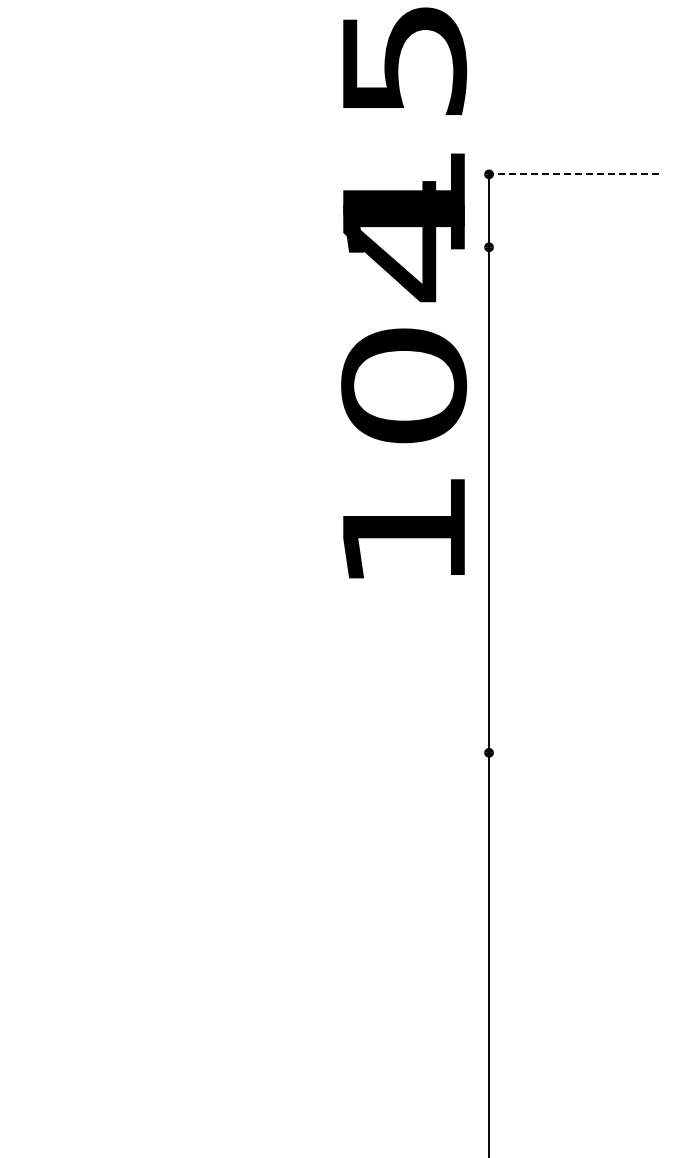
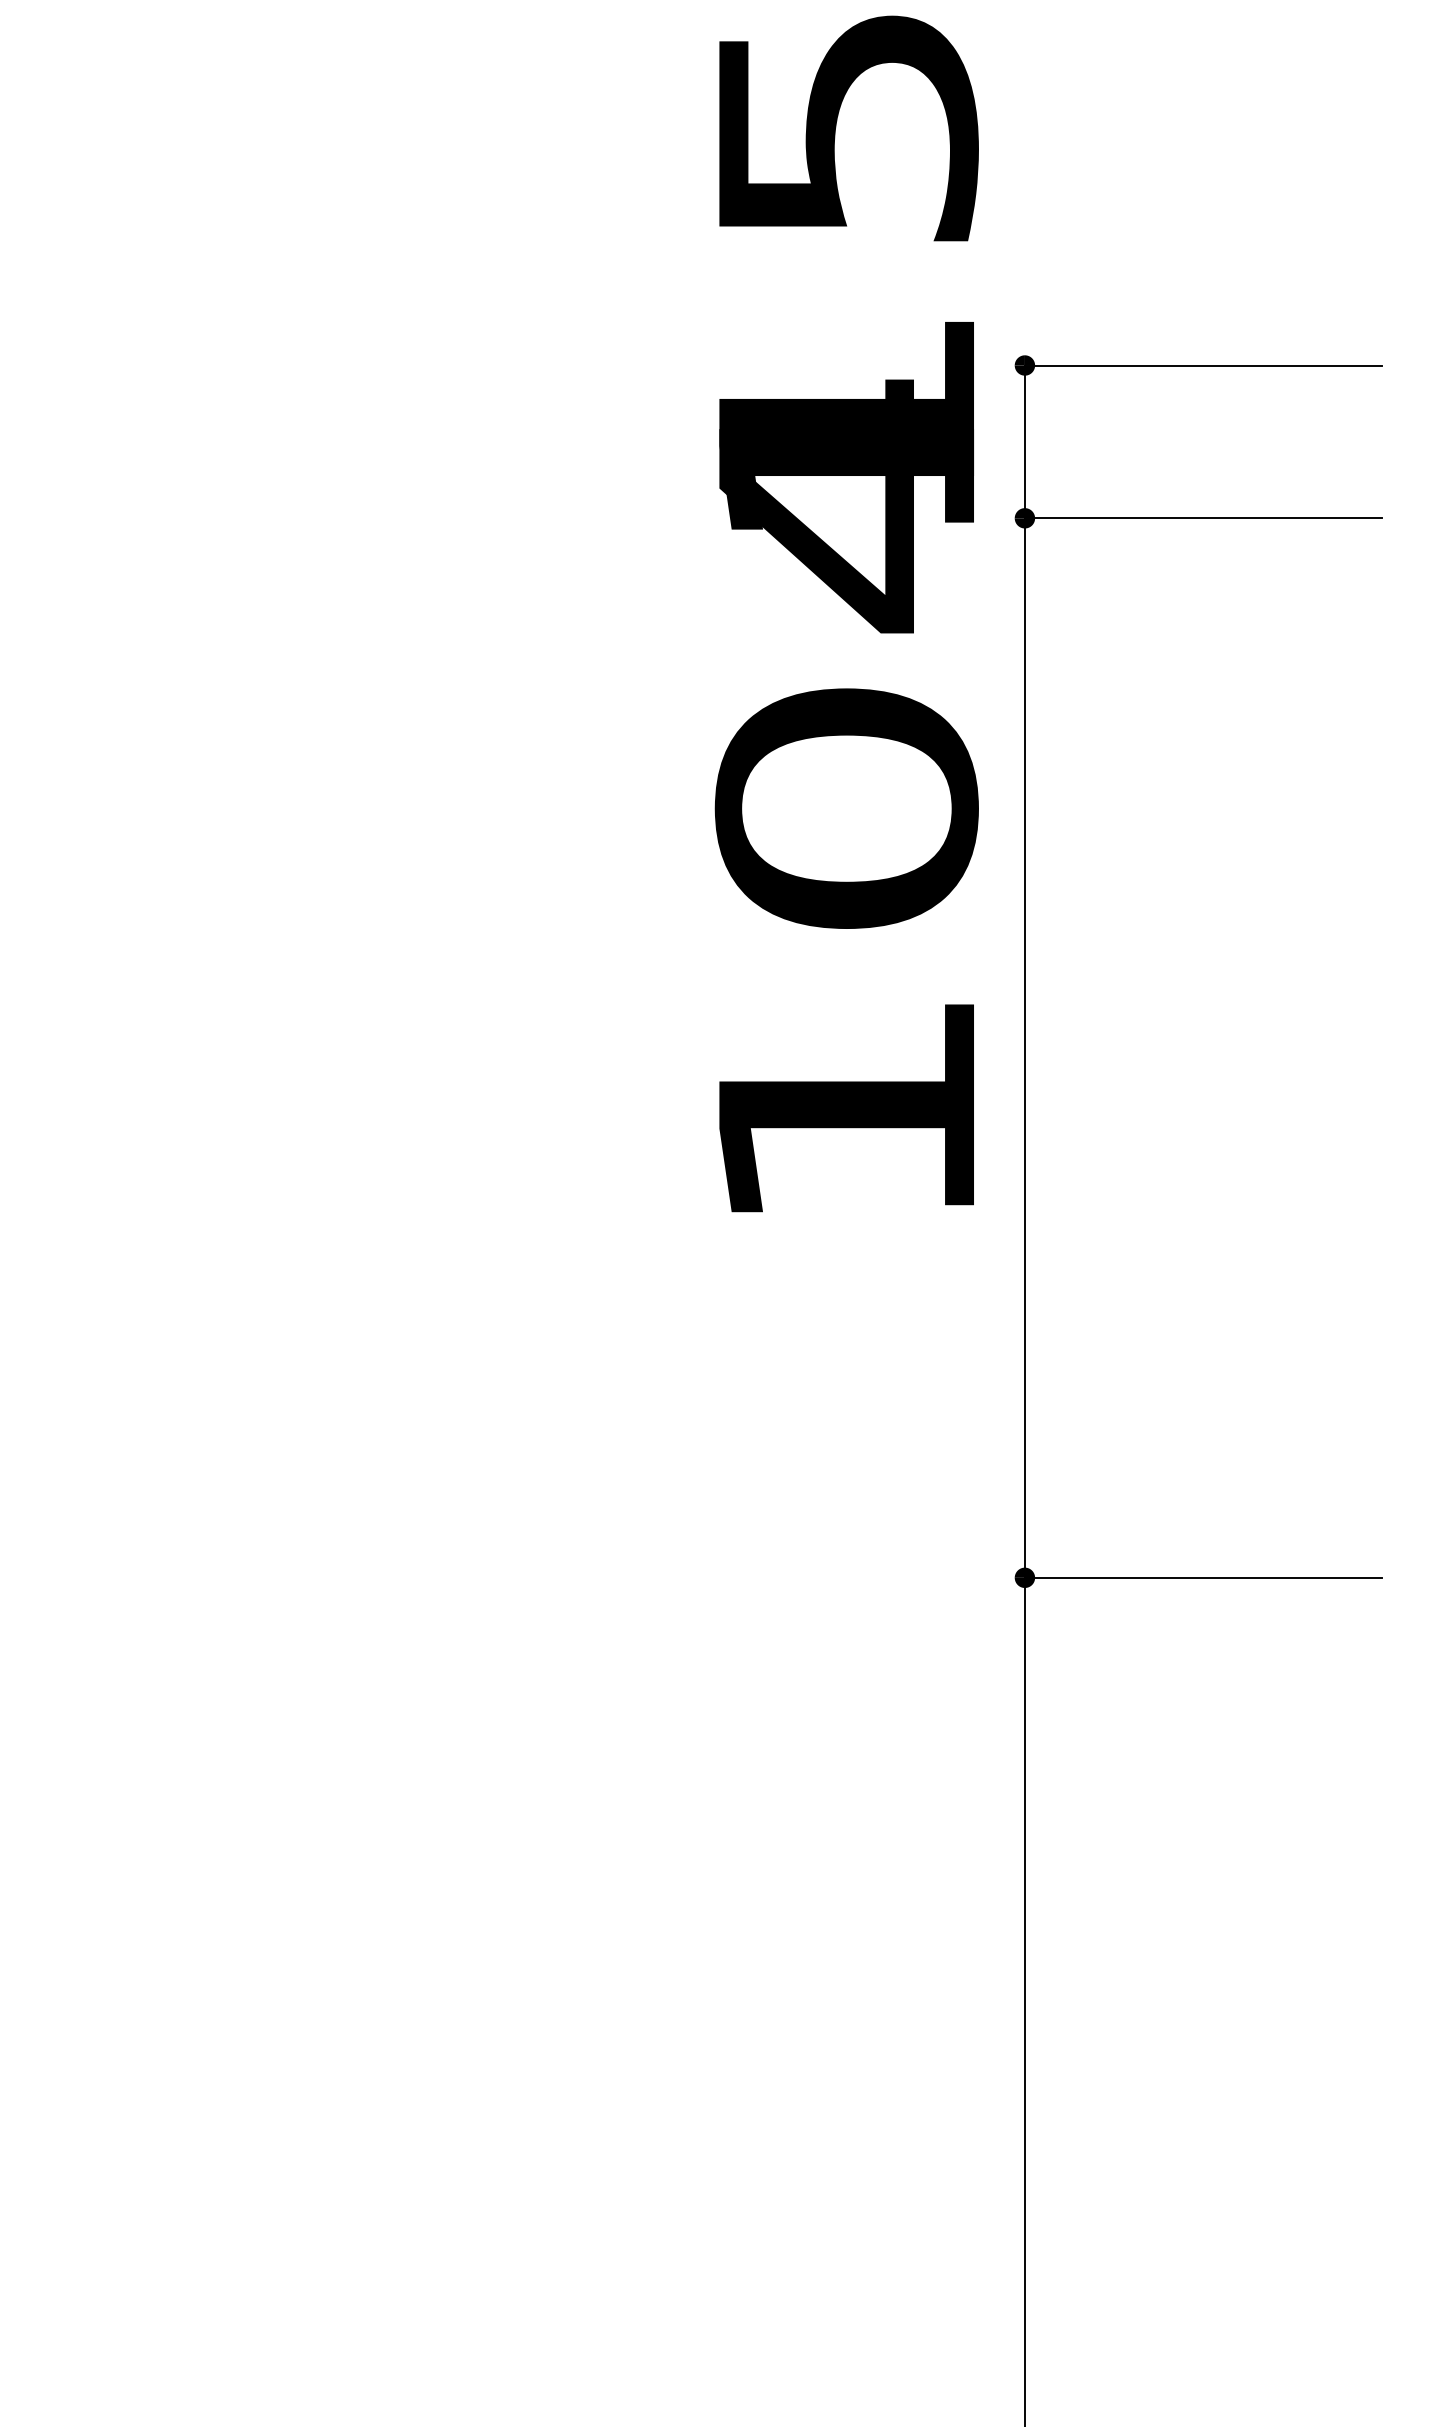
line: (573, 174) -> (1201, 365), dashed -> solid
line: (574, 247) -> (1203, 518), added
line: (574, 752) -> (1203, 1577), added

